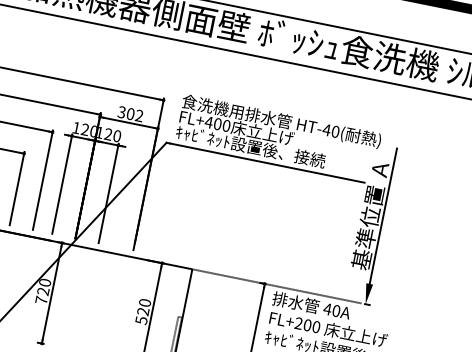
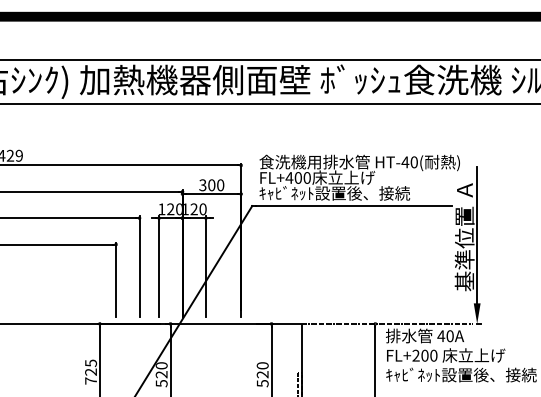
text: (139, 116) -> (220, 185), 302 -> 300
text: (41, 300) -> (161, 383), 720 -> 520

